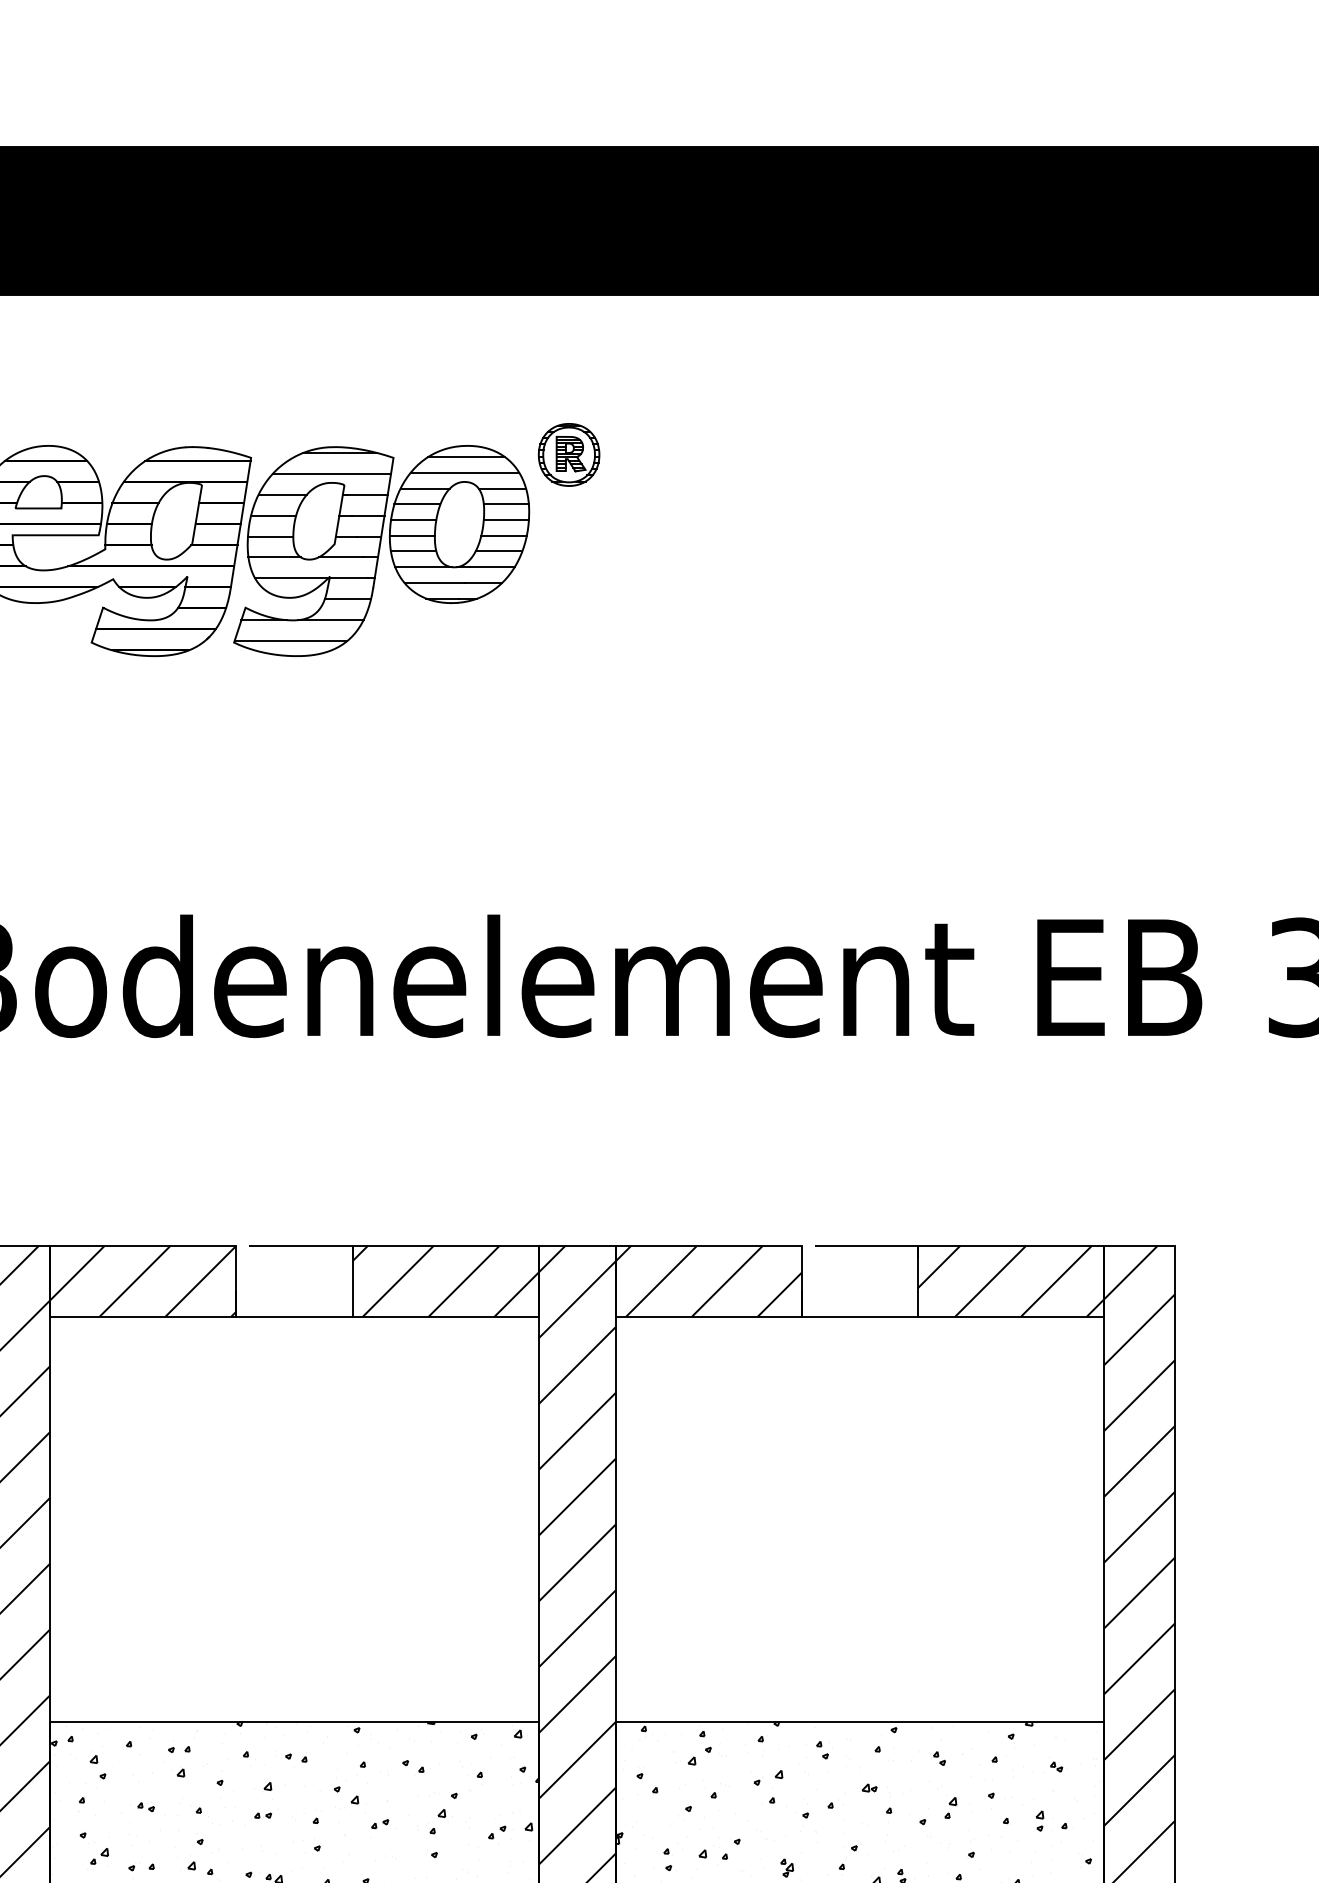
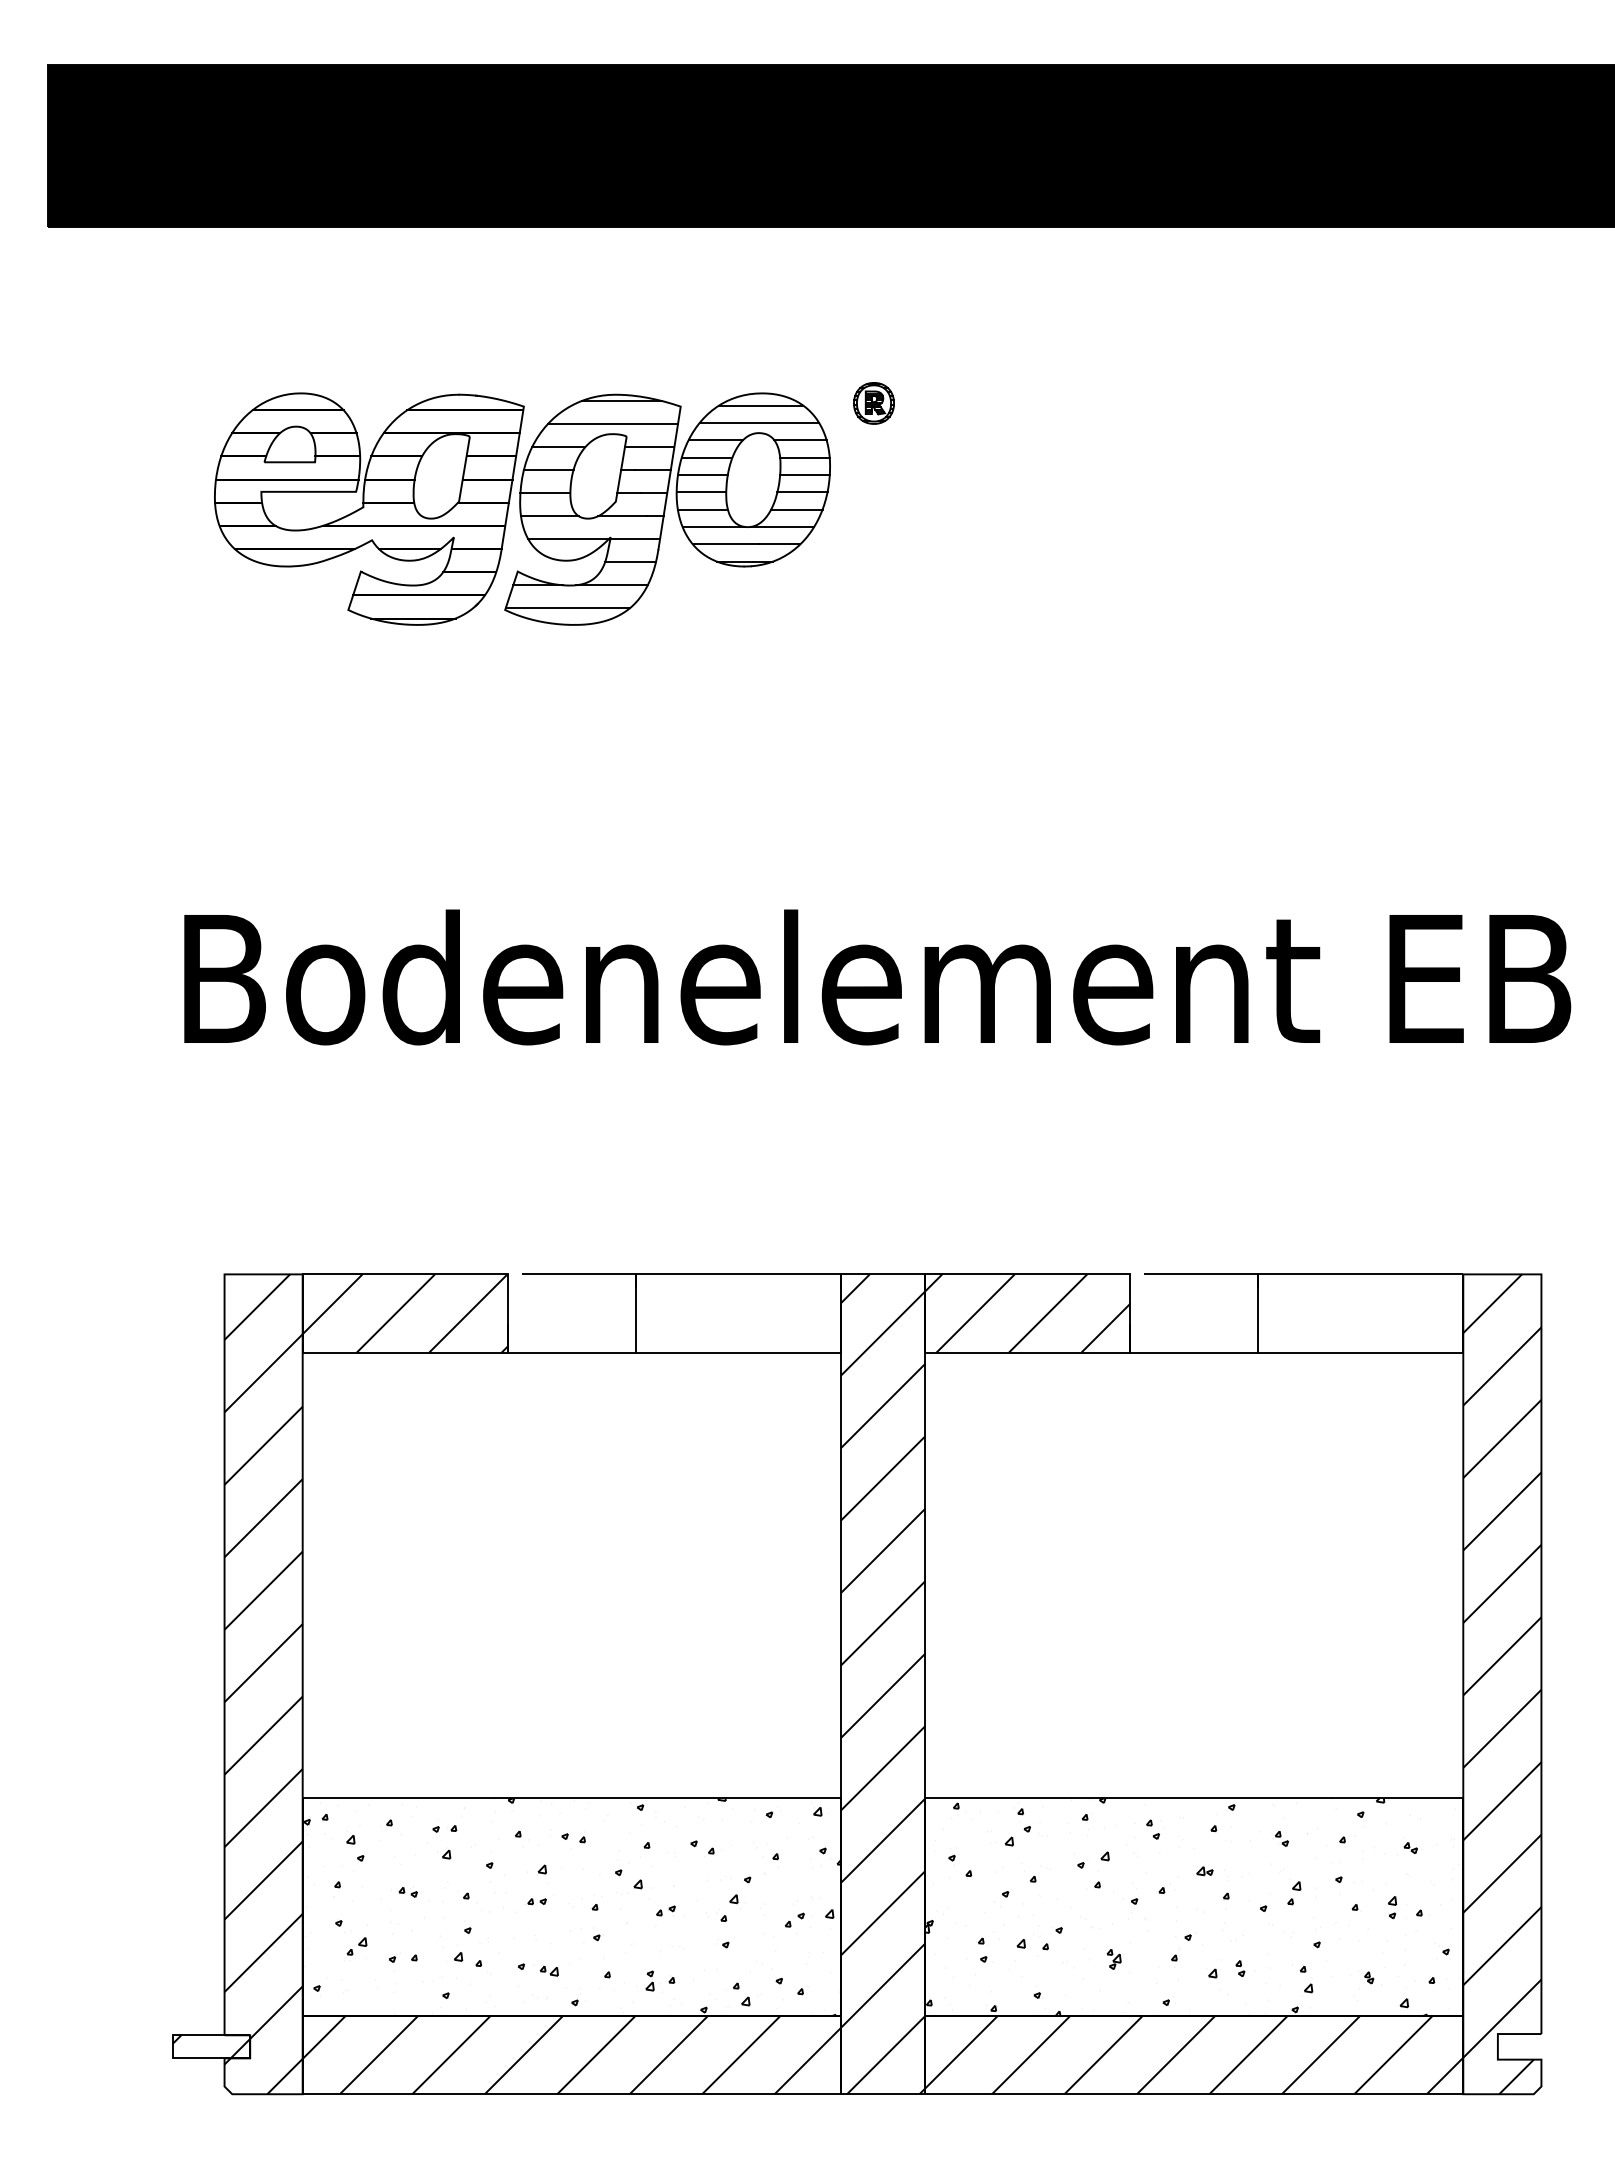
part: (568, 455) -> (873, 403), size x0.6
hatch: (445, 1281) -> (737, 1313), removed
hatch: (1010, 1281) -> (1360, 1313), removed

